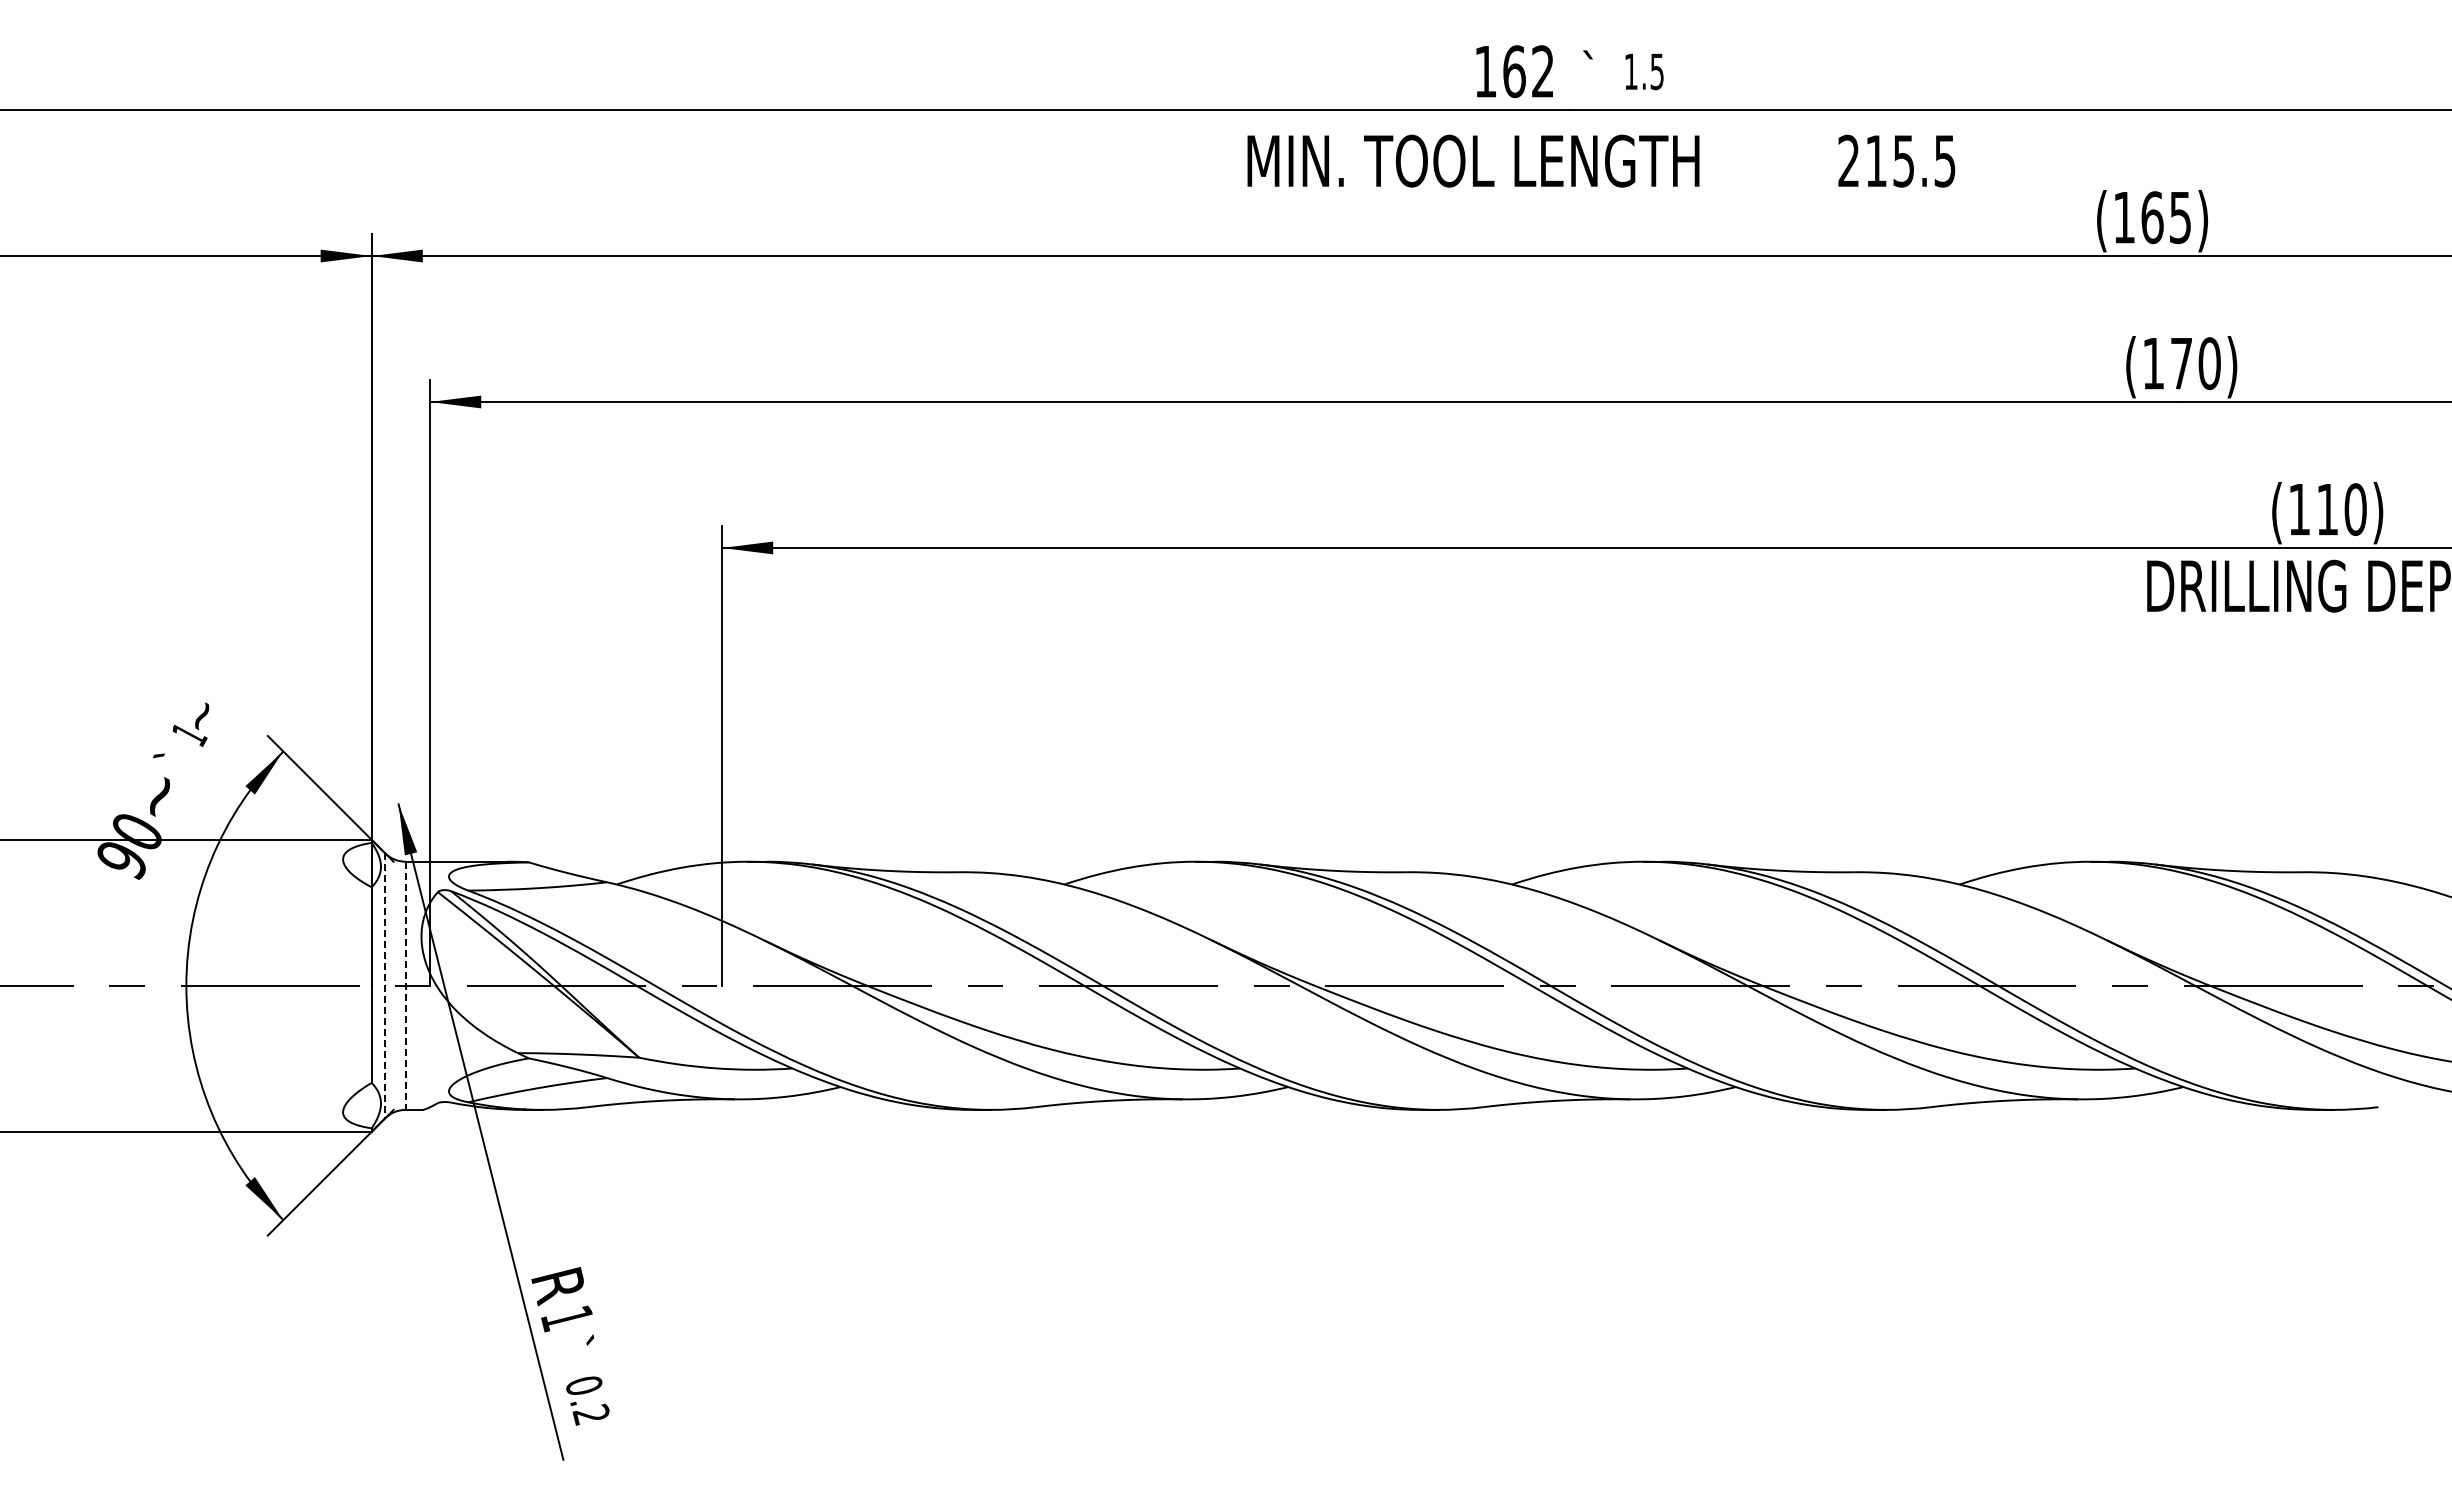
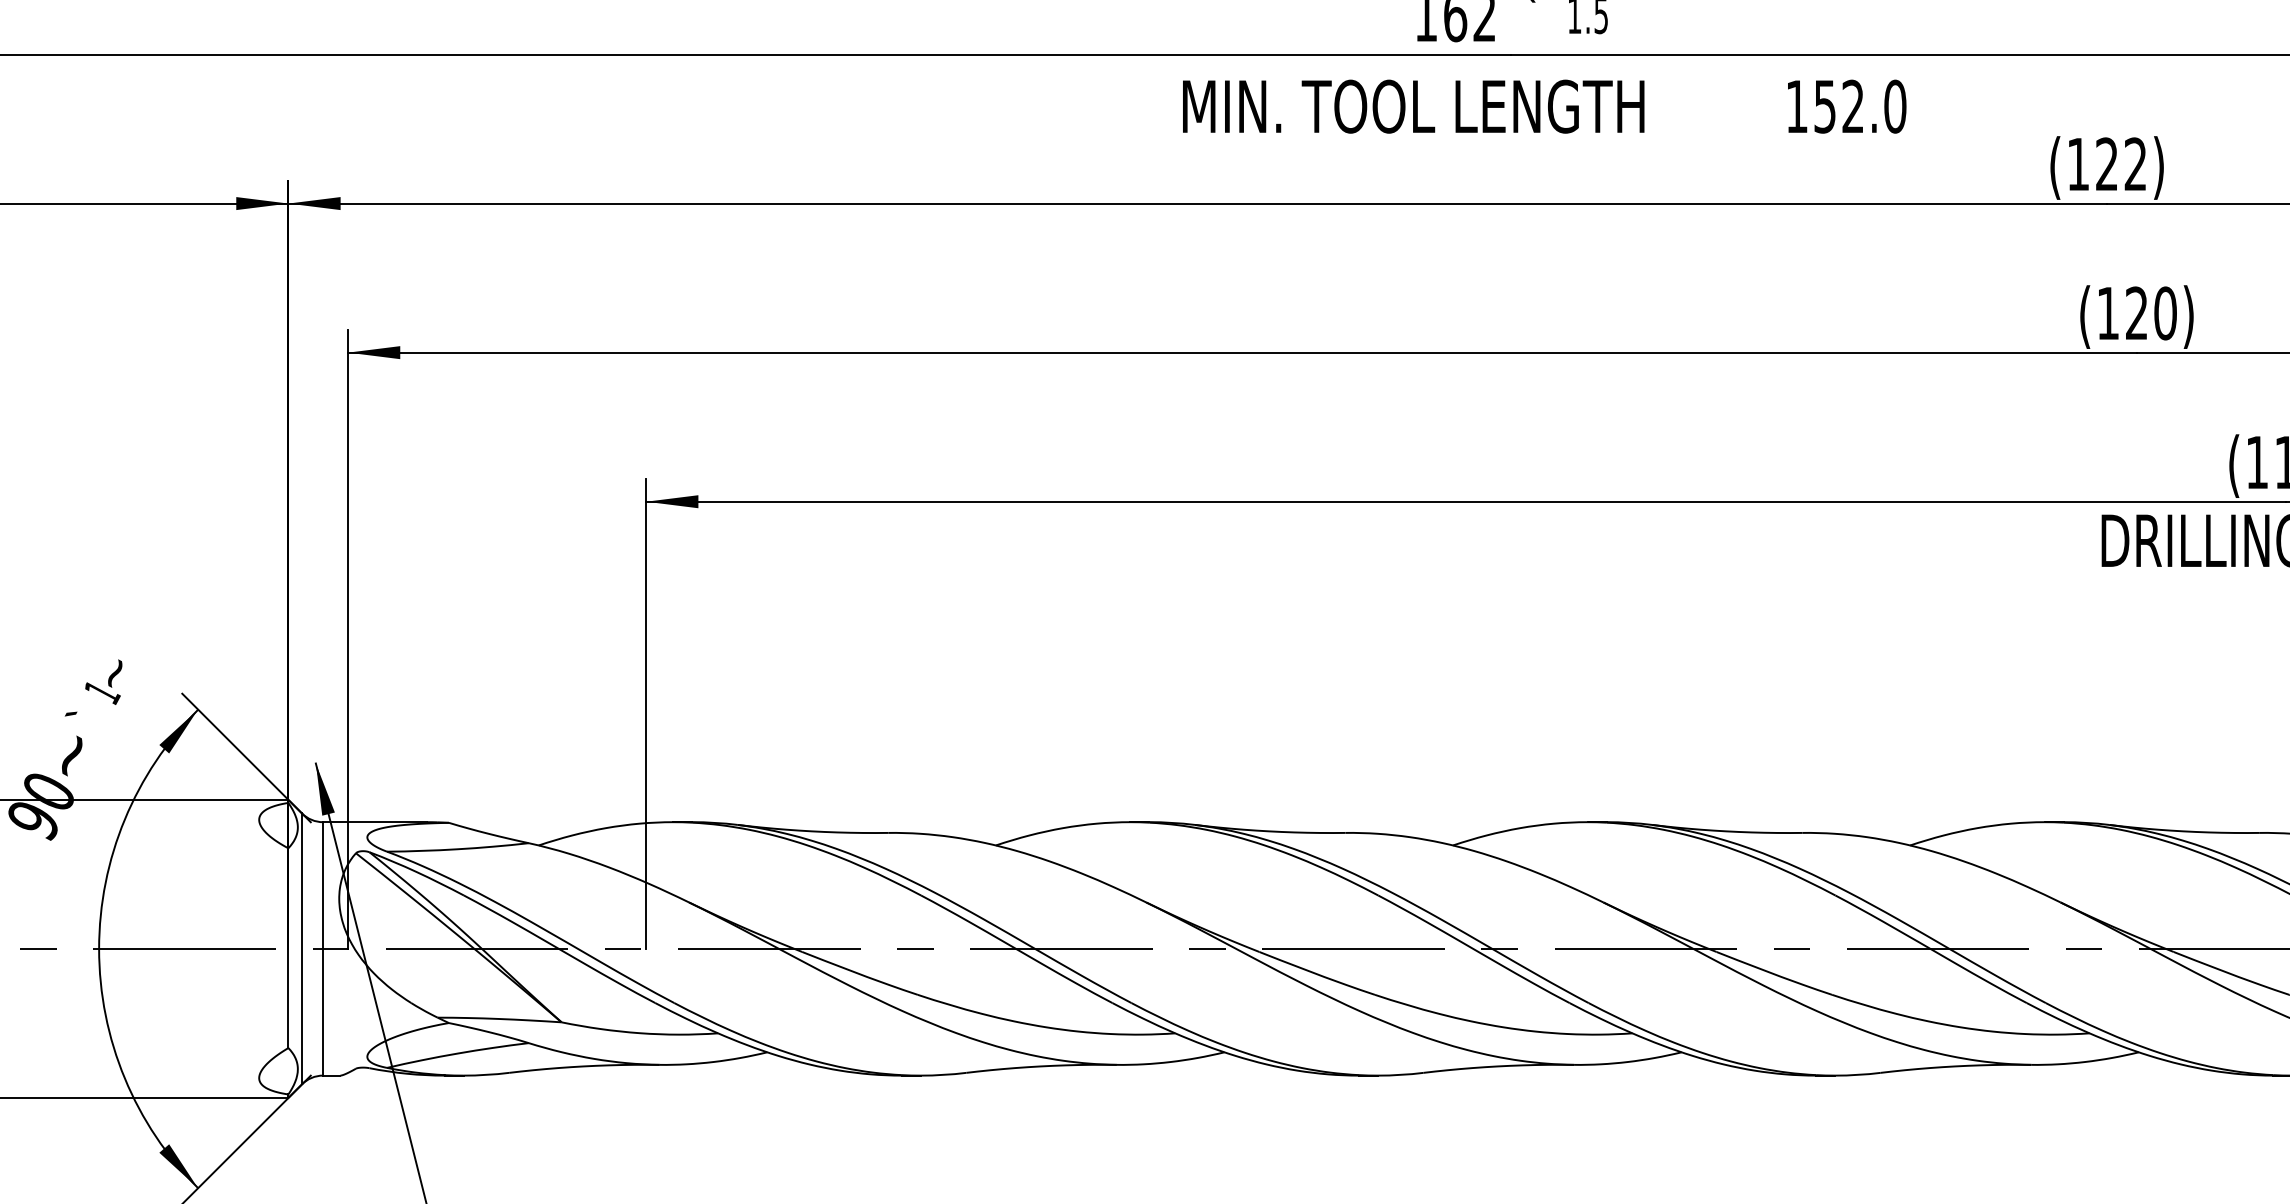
text: (1897, 160) -> (1846, 106), 215.5 -> 152.0
text: (2165, 217) -> (2120, 164), (165) -> (122)
text: (2181, 363) -> (2136, 313), (170) -> (120)
line: (385, 985) -> (302, 948), dashed -> solid
line: (405, 986) -> (322, 949), dashed -> solid

